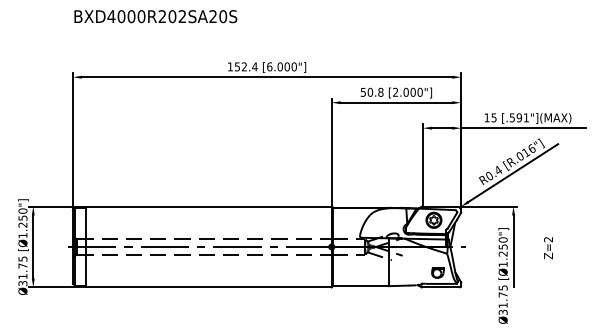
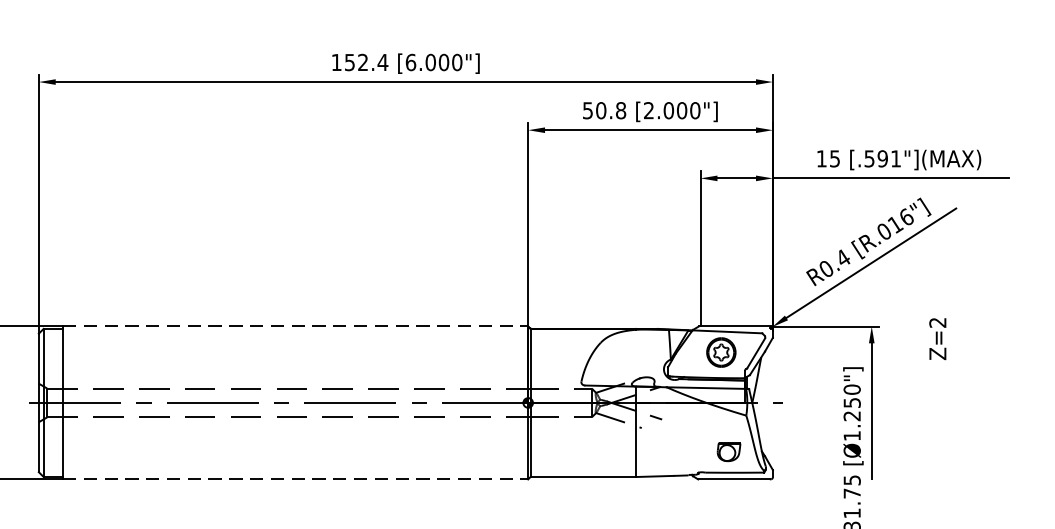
line: (209, 206) -> (297, 326), solid -> dashed
text: (548, 248) -> (937, 339), moved
line: (209, 287) -> (297, 479), solid -> dashed

